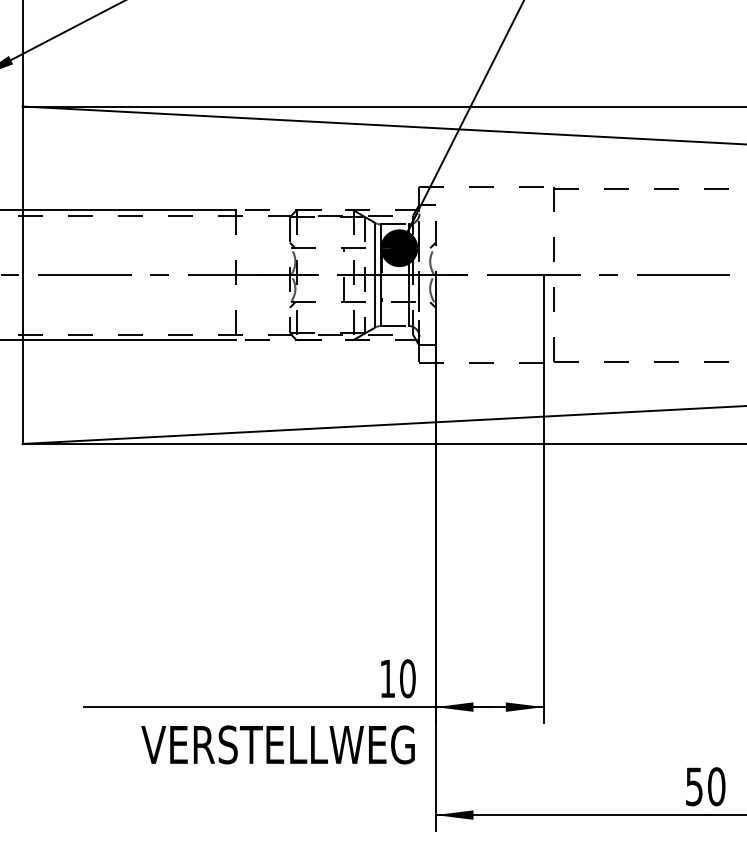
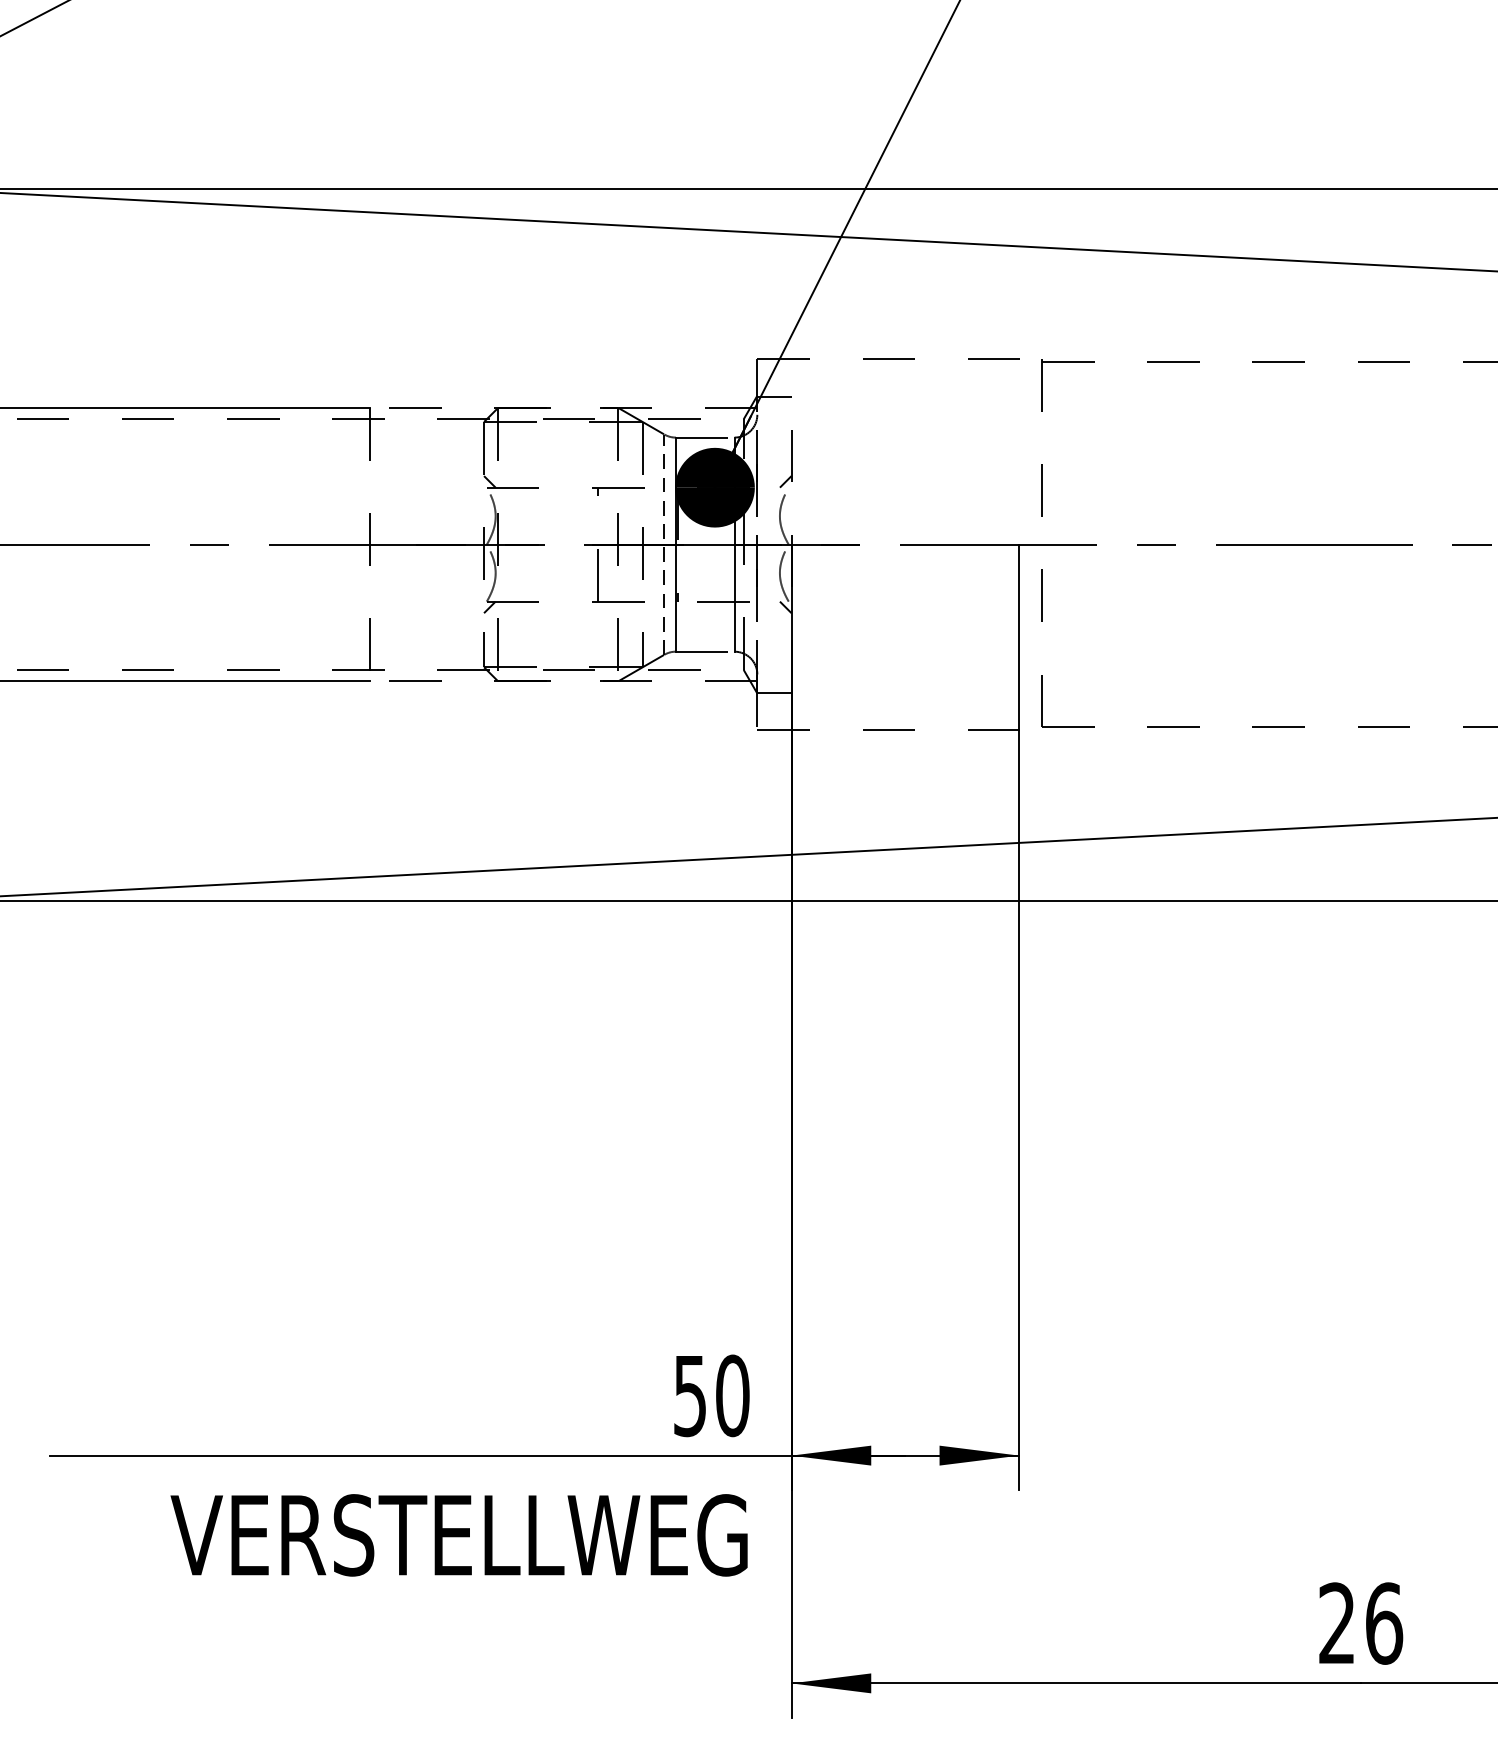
line: (375, 274) -> (664, 543), solid -> dashed
text: (387, 678) -> (689, 1395), 10 -> 50
text: (705, 786) -> (1360, 1623), 50 -> 26

